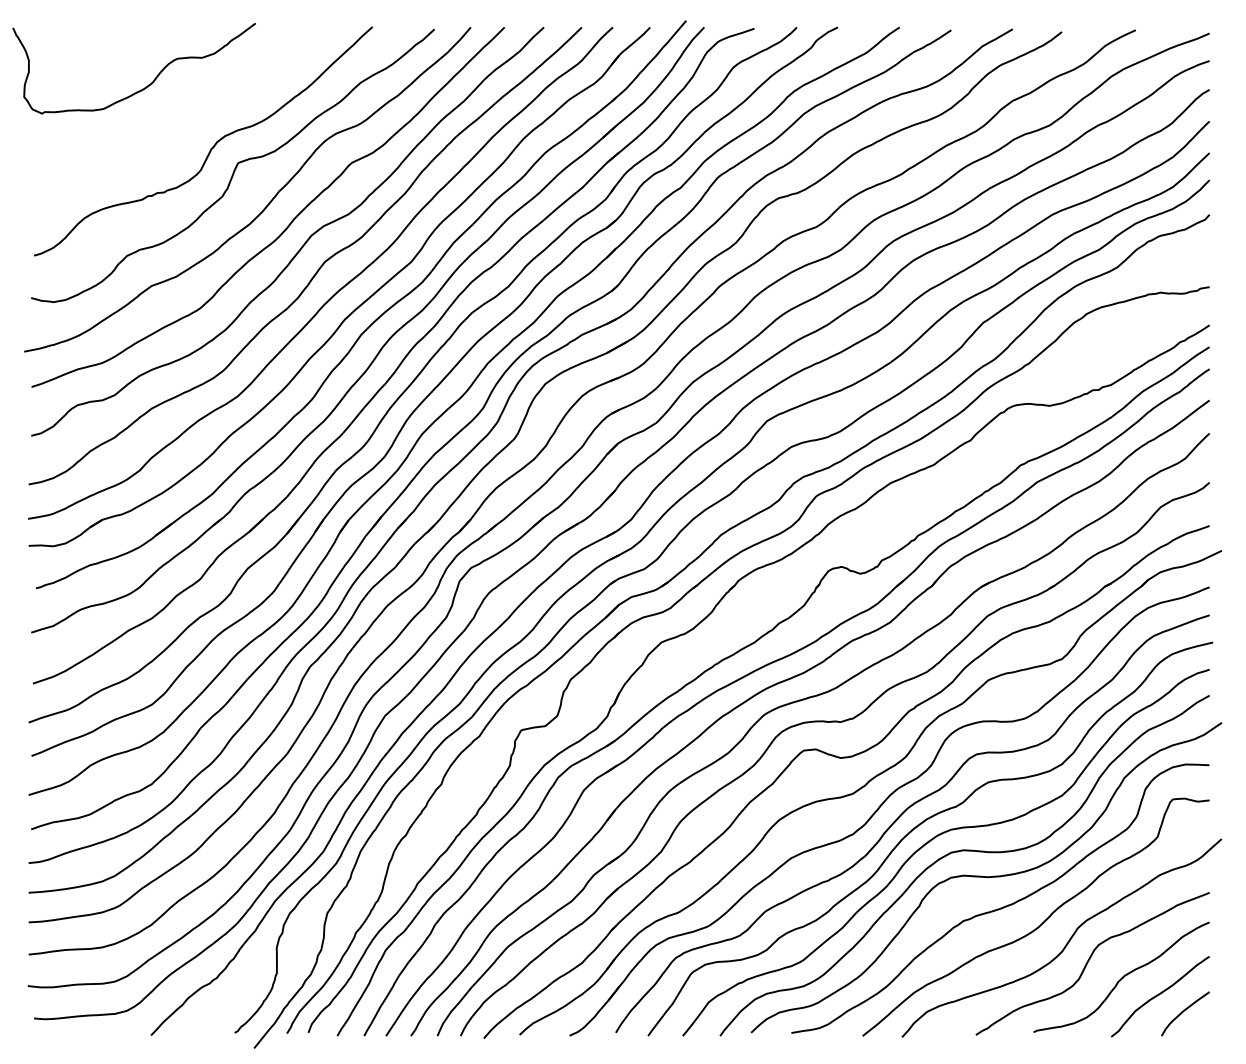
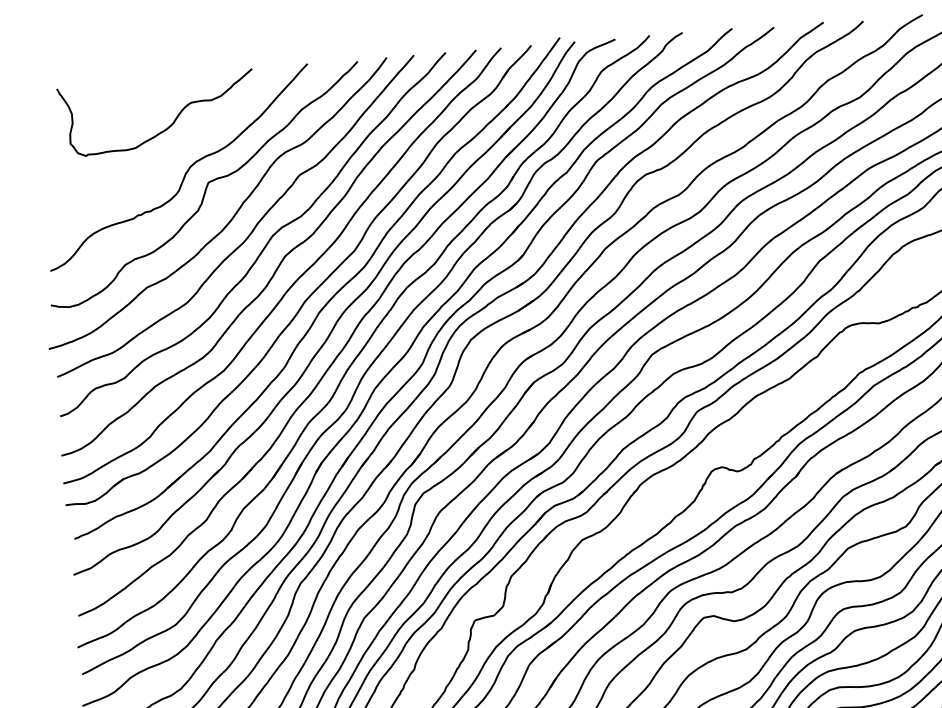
curve: (145, 86) -> (167, 127), moved

